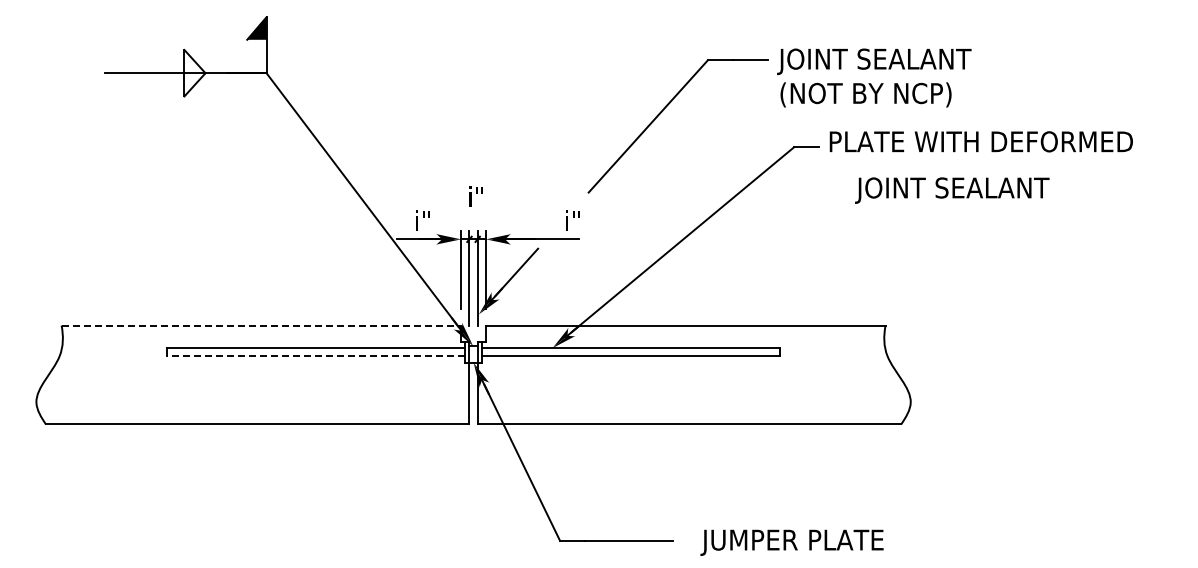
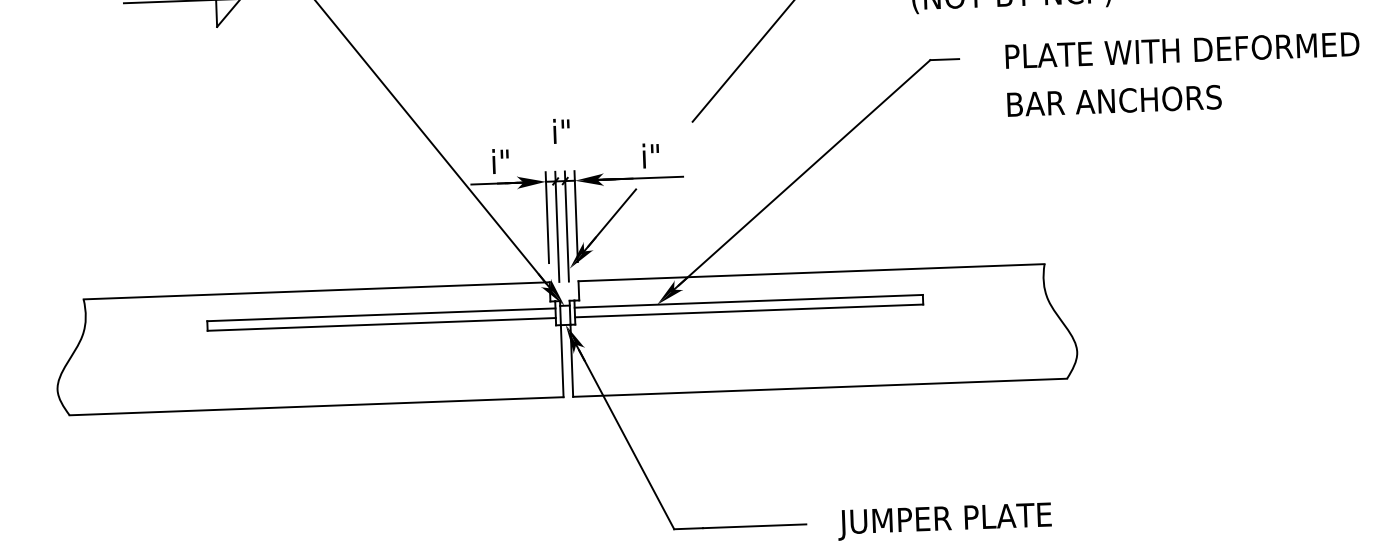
text: (980, 141) -> (1181, 50), moved
text: (952, 190) -> (1116, 103), JOINT SEALANT -> BAR ANCHORS
text: (572, 220) -> (650, 155), moved
line: (261, 325) -> (316, 290), dashed -> solid
line: (315, 356) -> (381, 324), dashed -> solid

